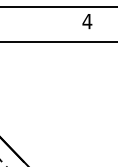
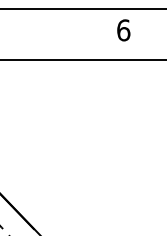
text: (87, 21) -> (123, 30), 4 -> 6

